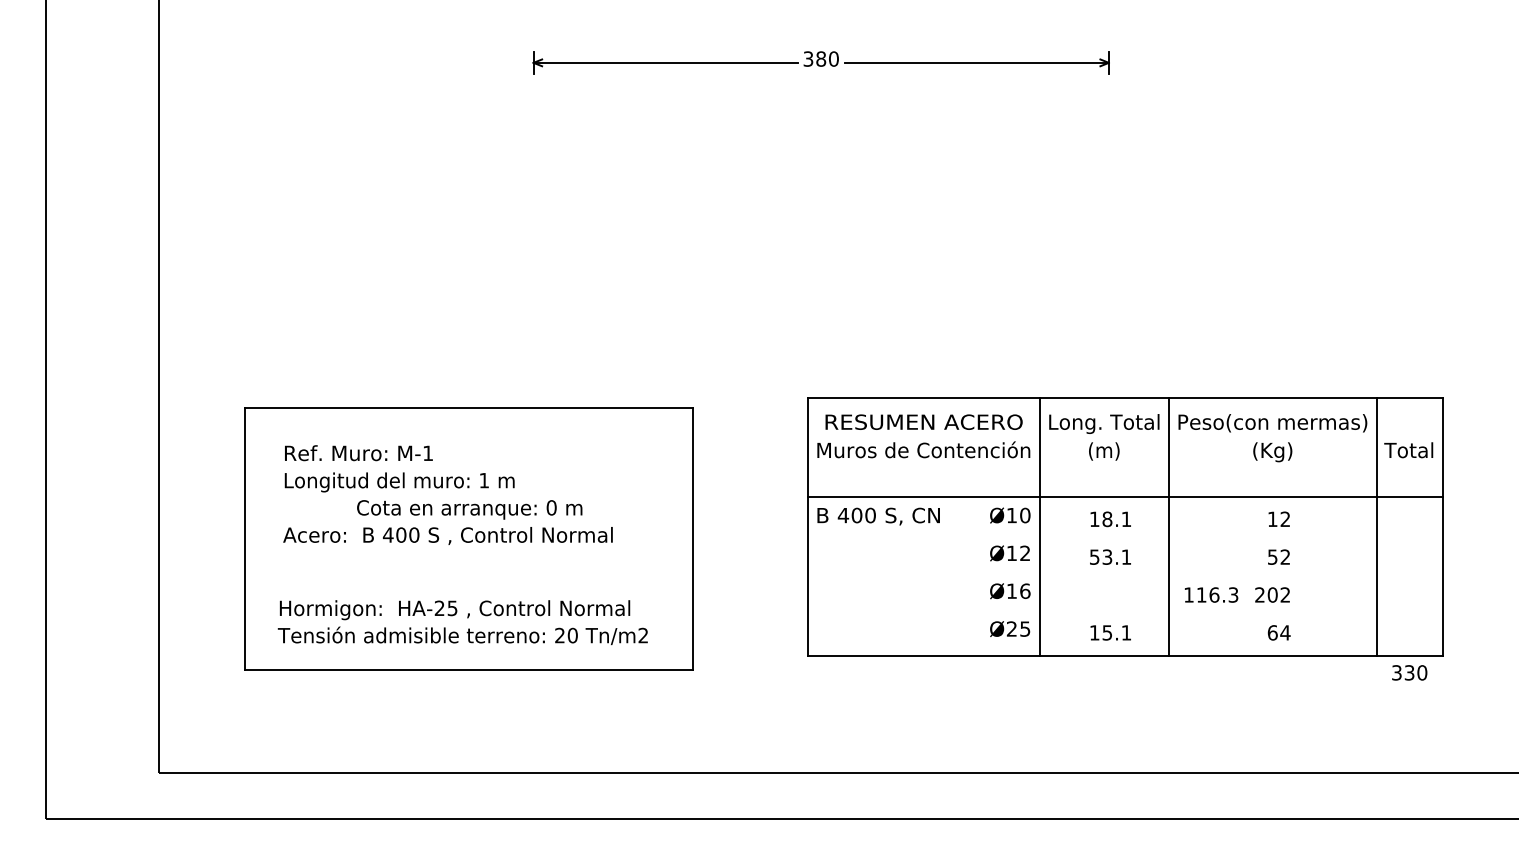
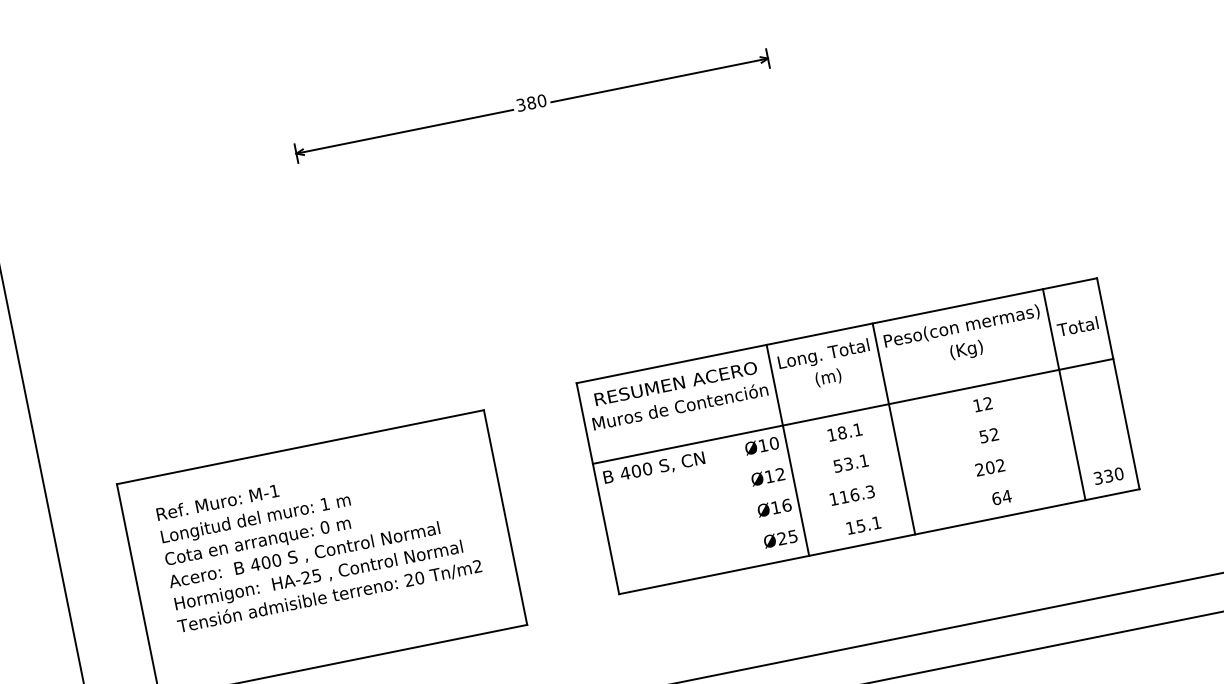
text: (469, 509) -> (257, 542), moved
text: (1211, 594) -> (852, 495), moved
text: (462, 622) -> (327, 585), moved
text: (1409, 672) -> (1108, 475), moved

